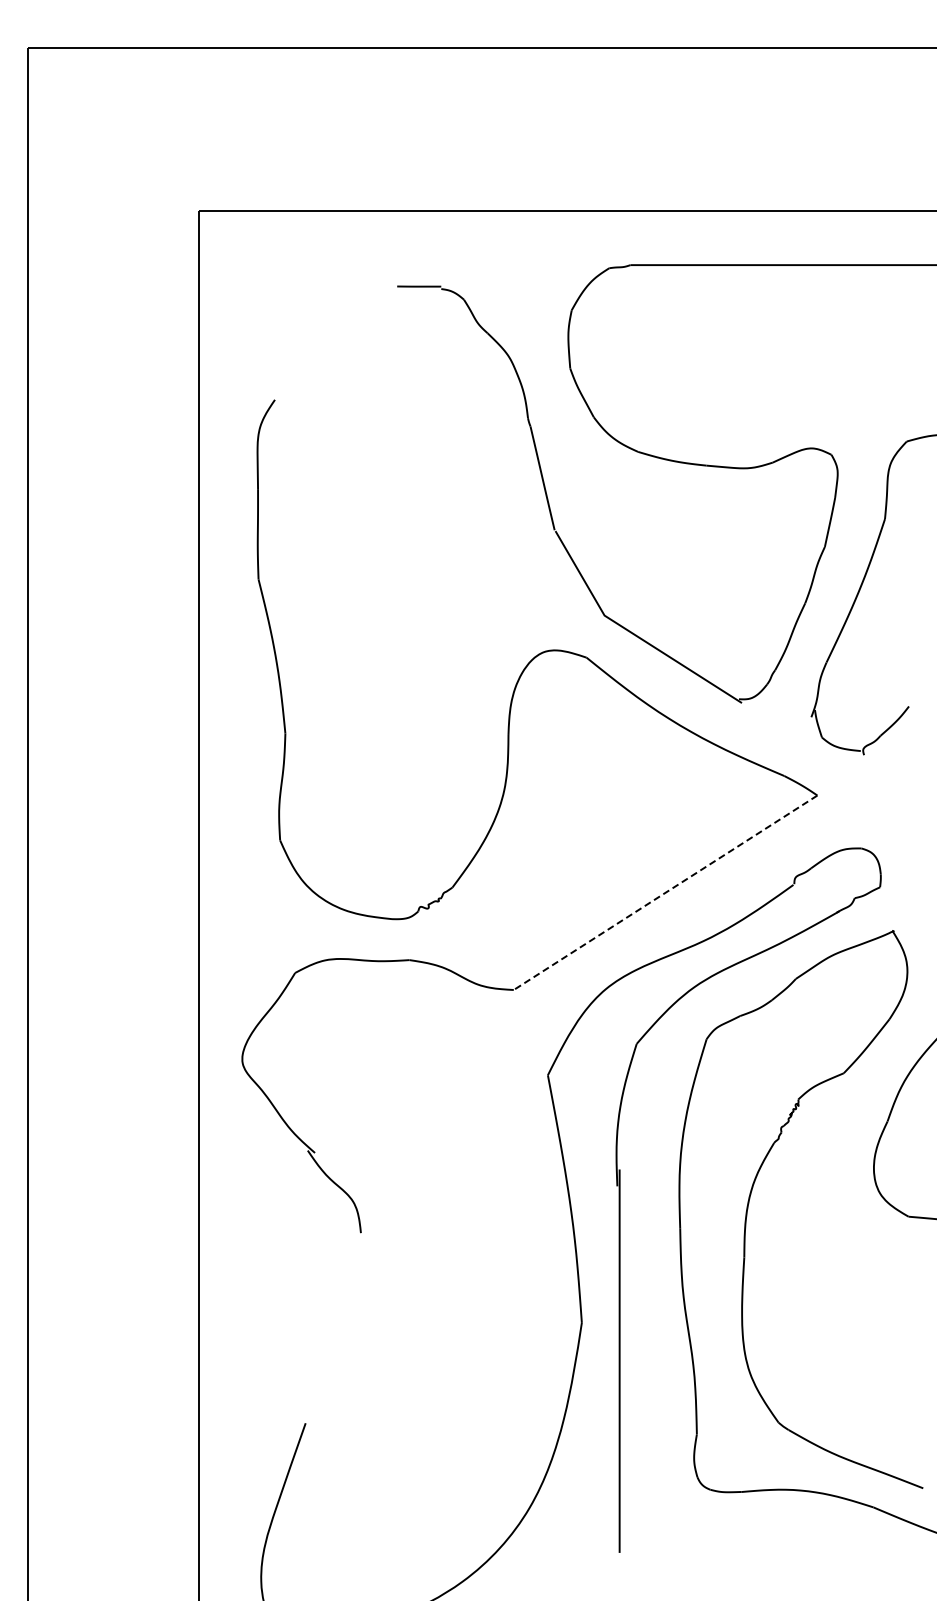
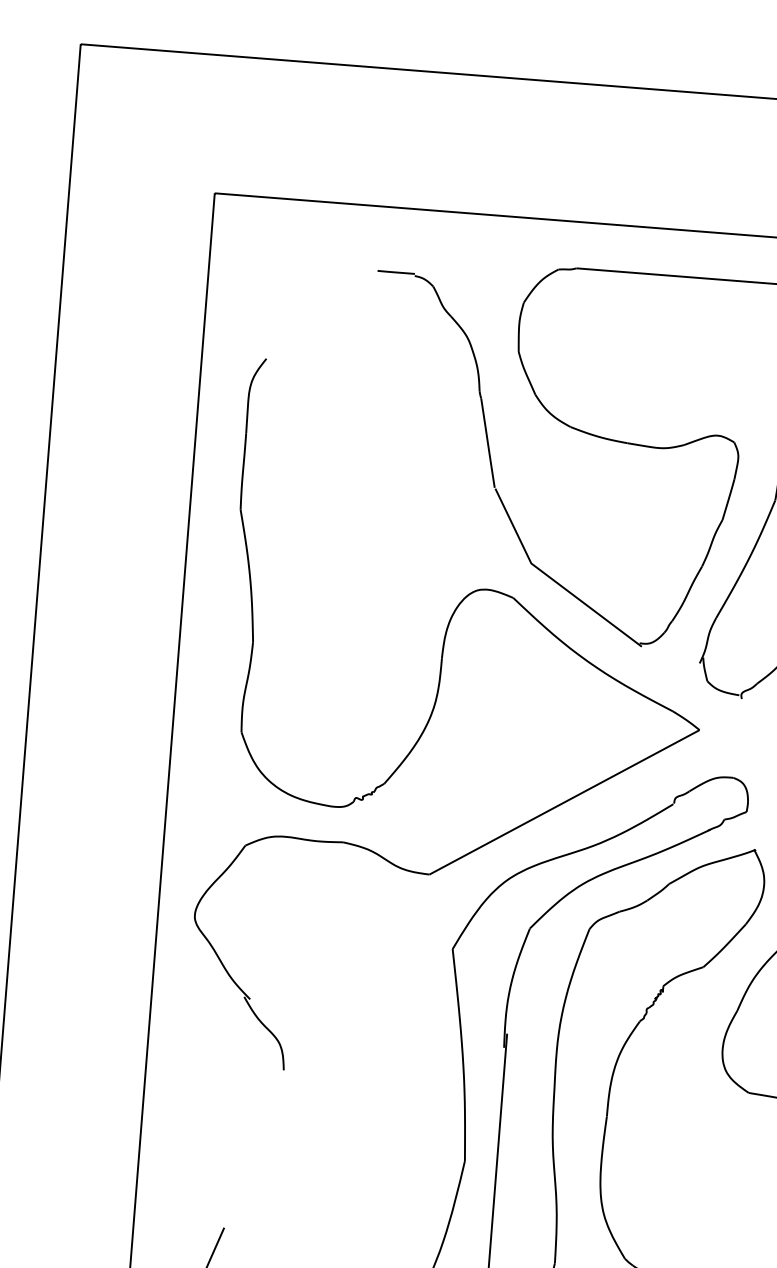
line: (665, 893) -> (564, 802), dashed -> solid

